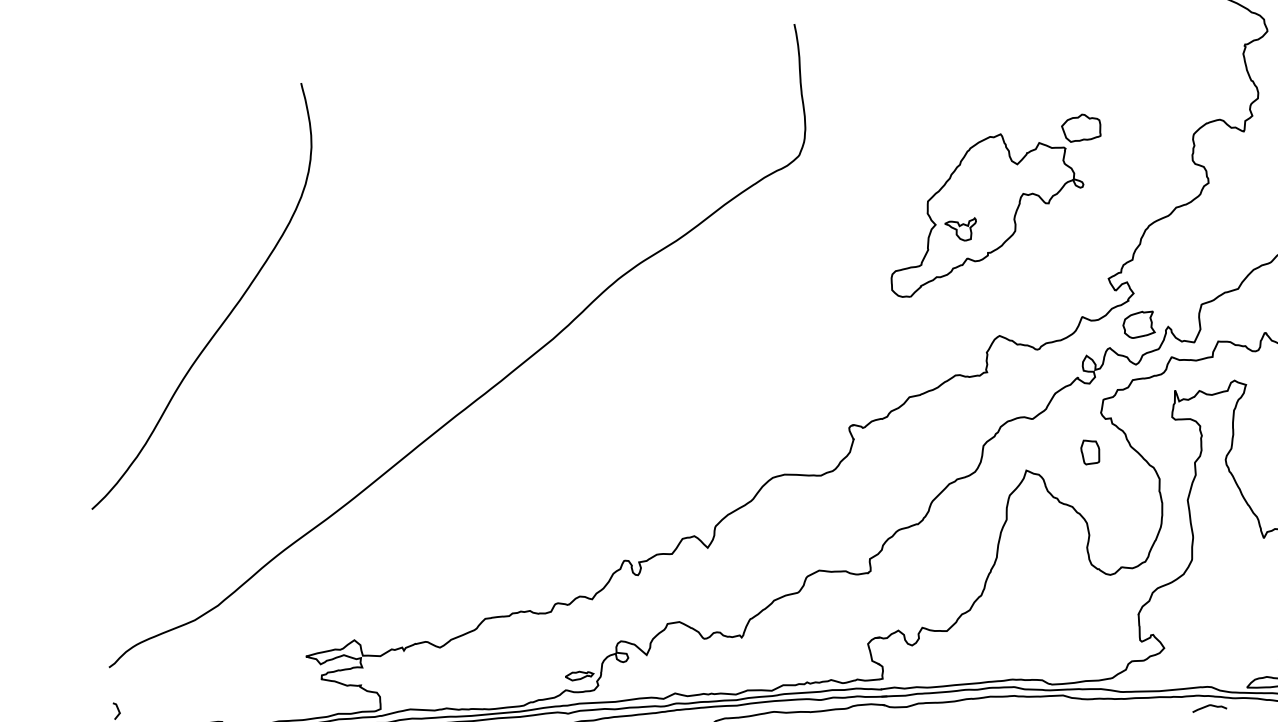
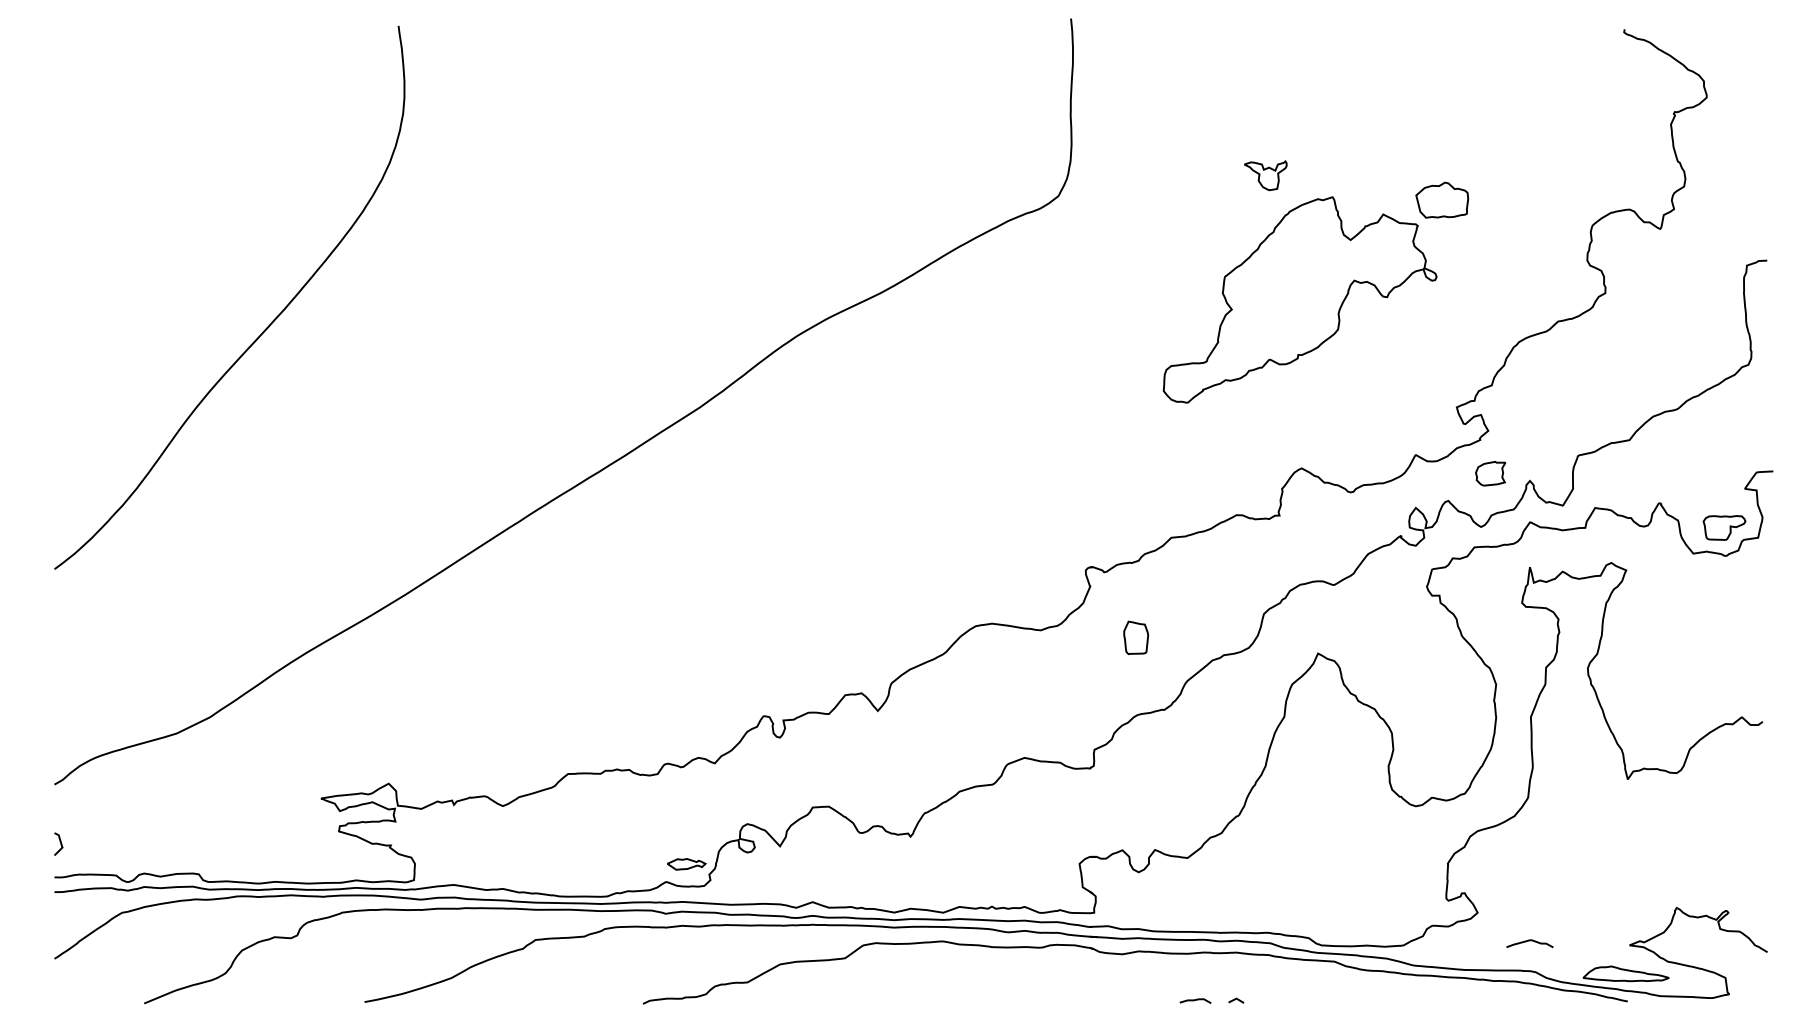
part: (961, 230) -> (1265, 175), moved
part: (1138, 324) -> (1490, 473), size x0.7
part: (1090, 451) -> (1136, 637), moved
curve: (1209, 706) -> (1529, 941), moved

